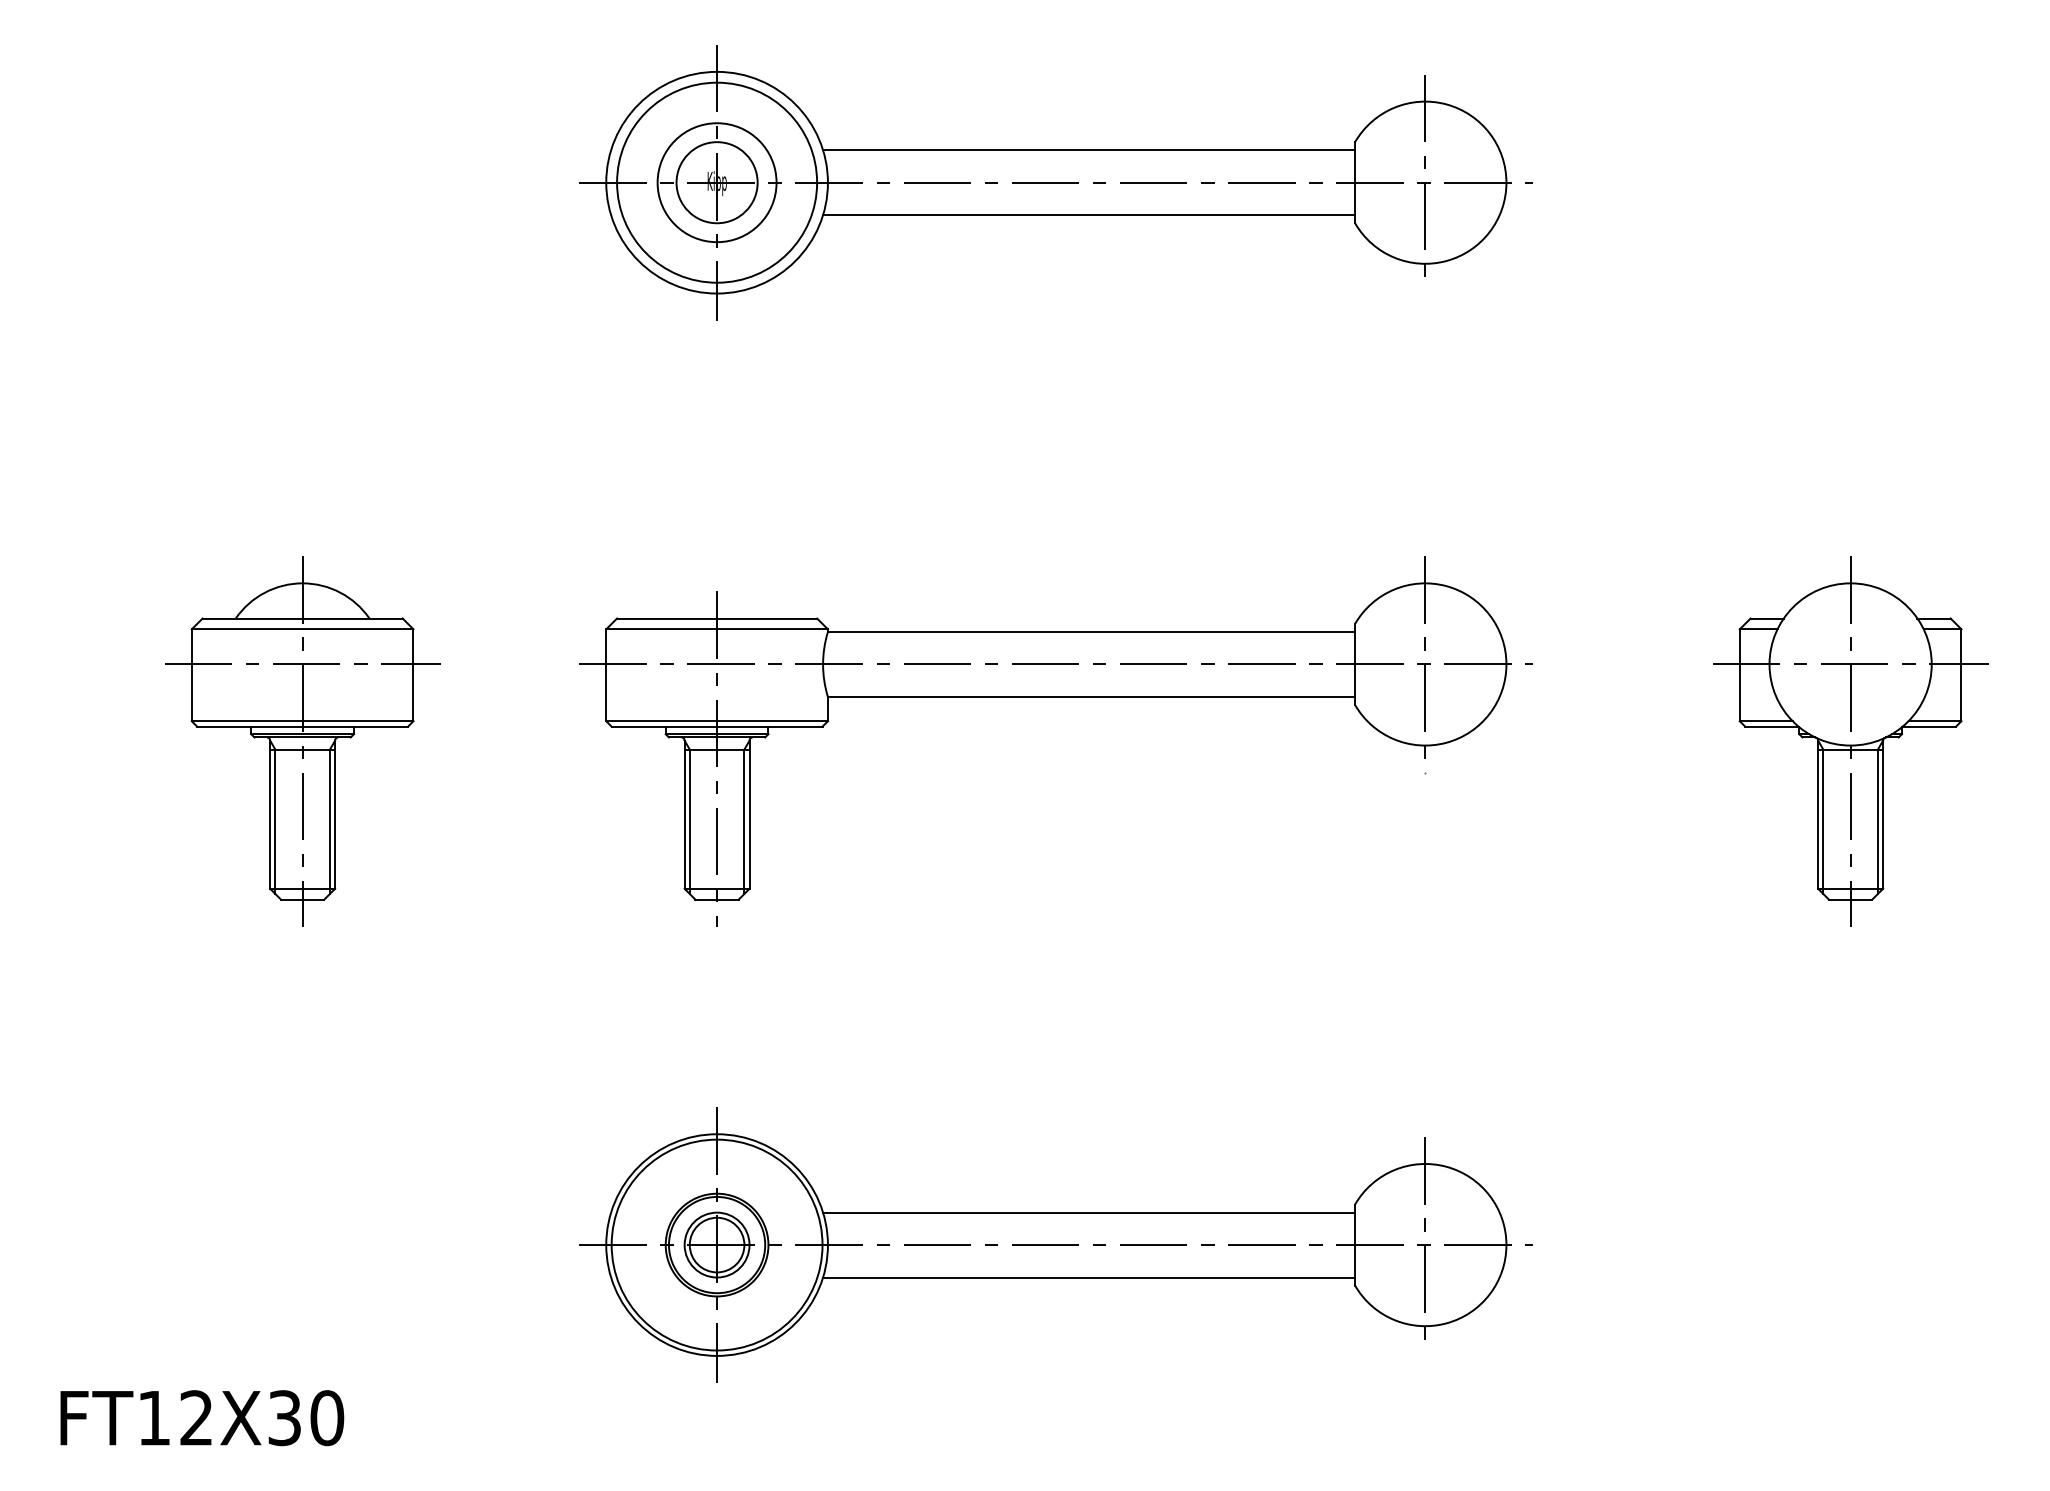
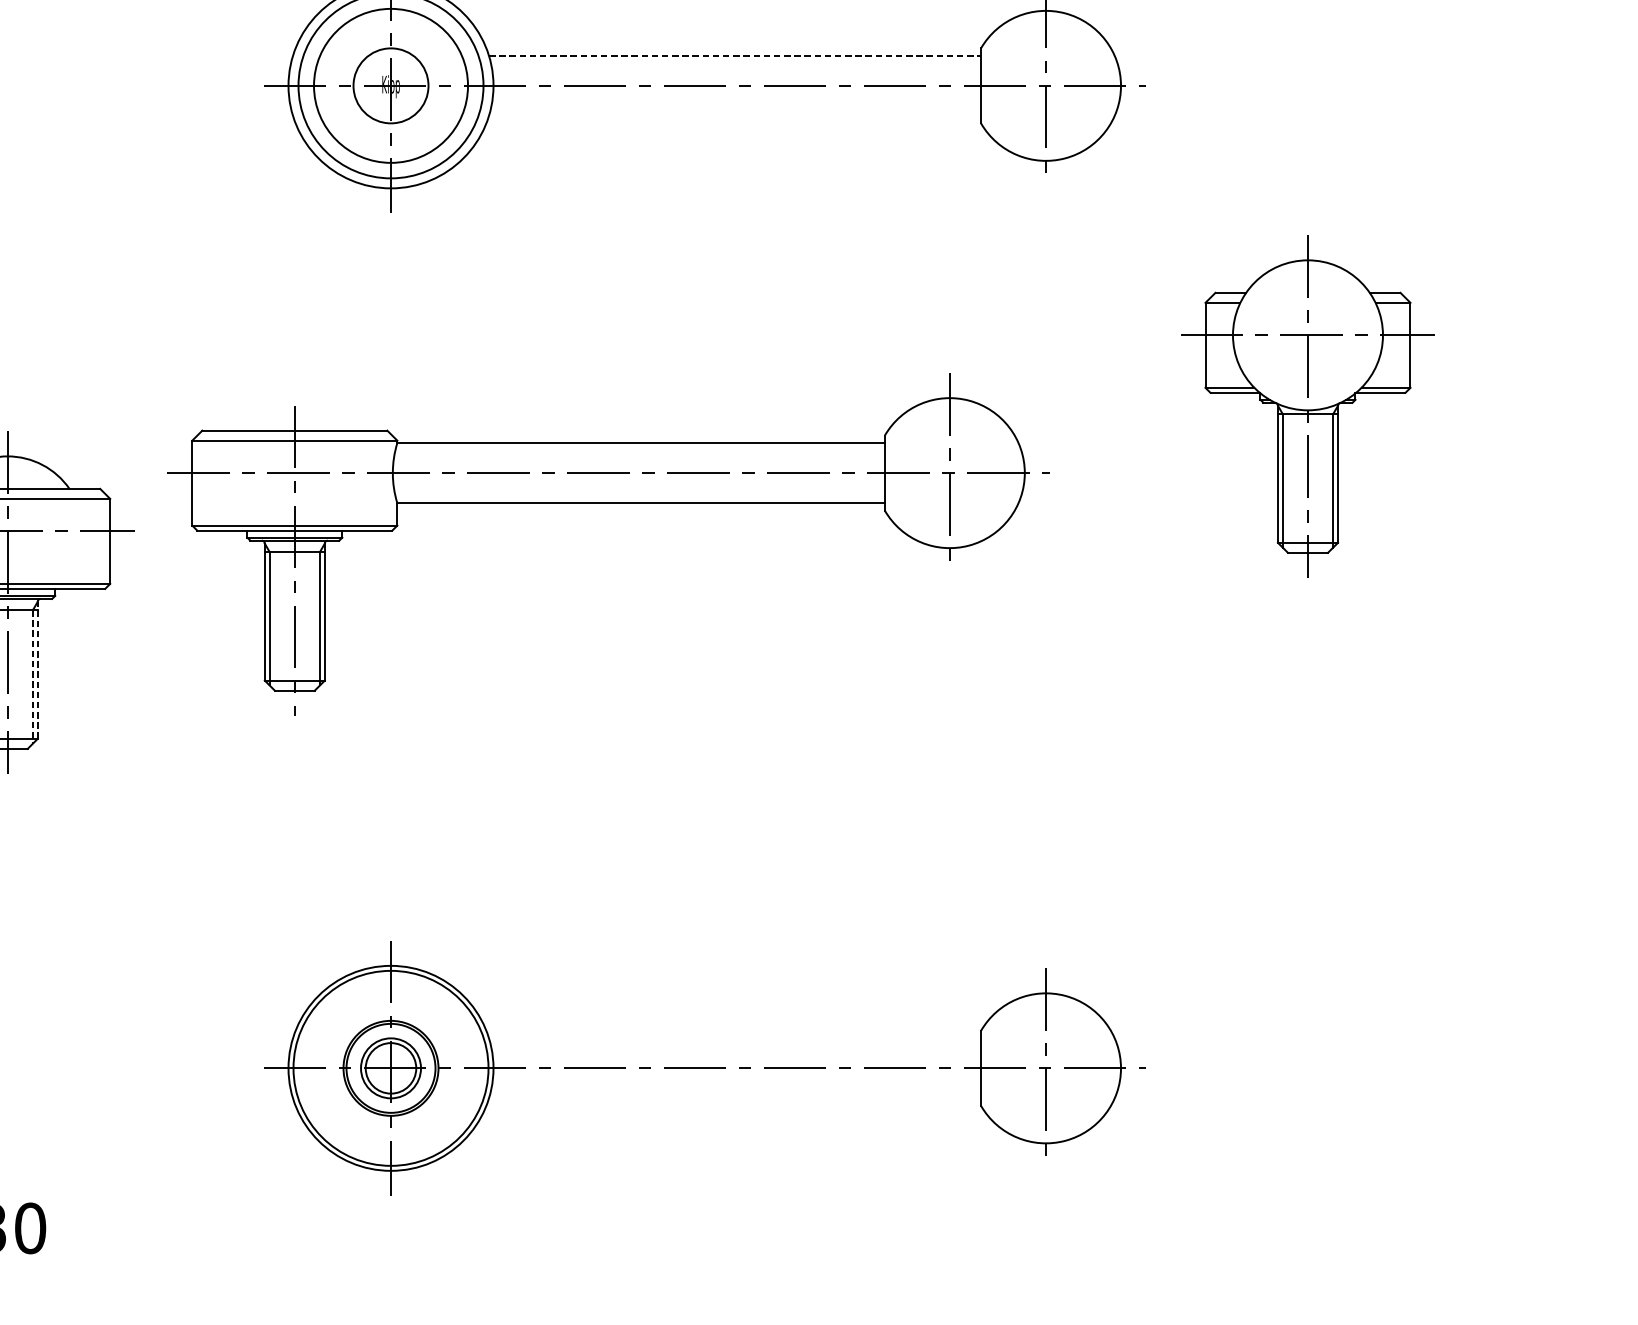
line: (1089, 150) -> (735, 56), solid -> dashed
circle: (716, 182) -> (390, 85), size x1.4
line: (1089, 215) -> (735, 116), removed
part: (1055, 697) -> (607, 503), moved
part: (1850, 741) -> (1307, 406), moved
line: (335, 814) -> (38, 670), solid -> dashed
line: (329, 822) -> (32, 677), solid -> dashed
line: (1089, 1212) -> (735, 1038), removed
line: (1089, 1277) -> (735, 1098), removed

